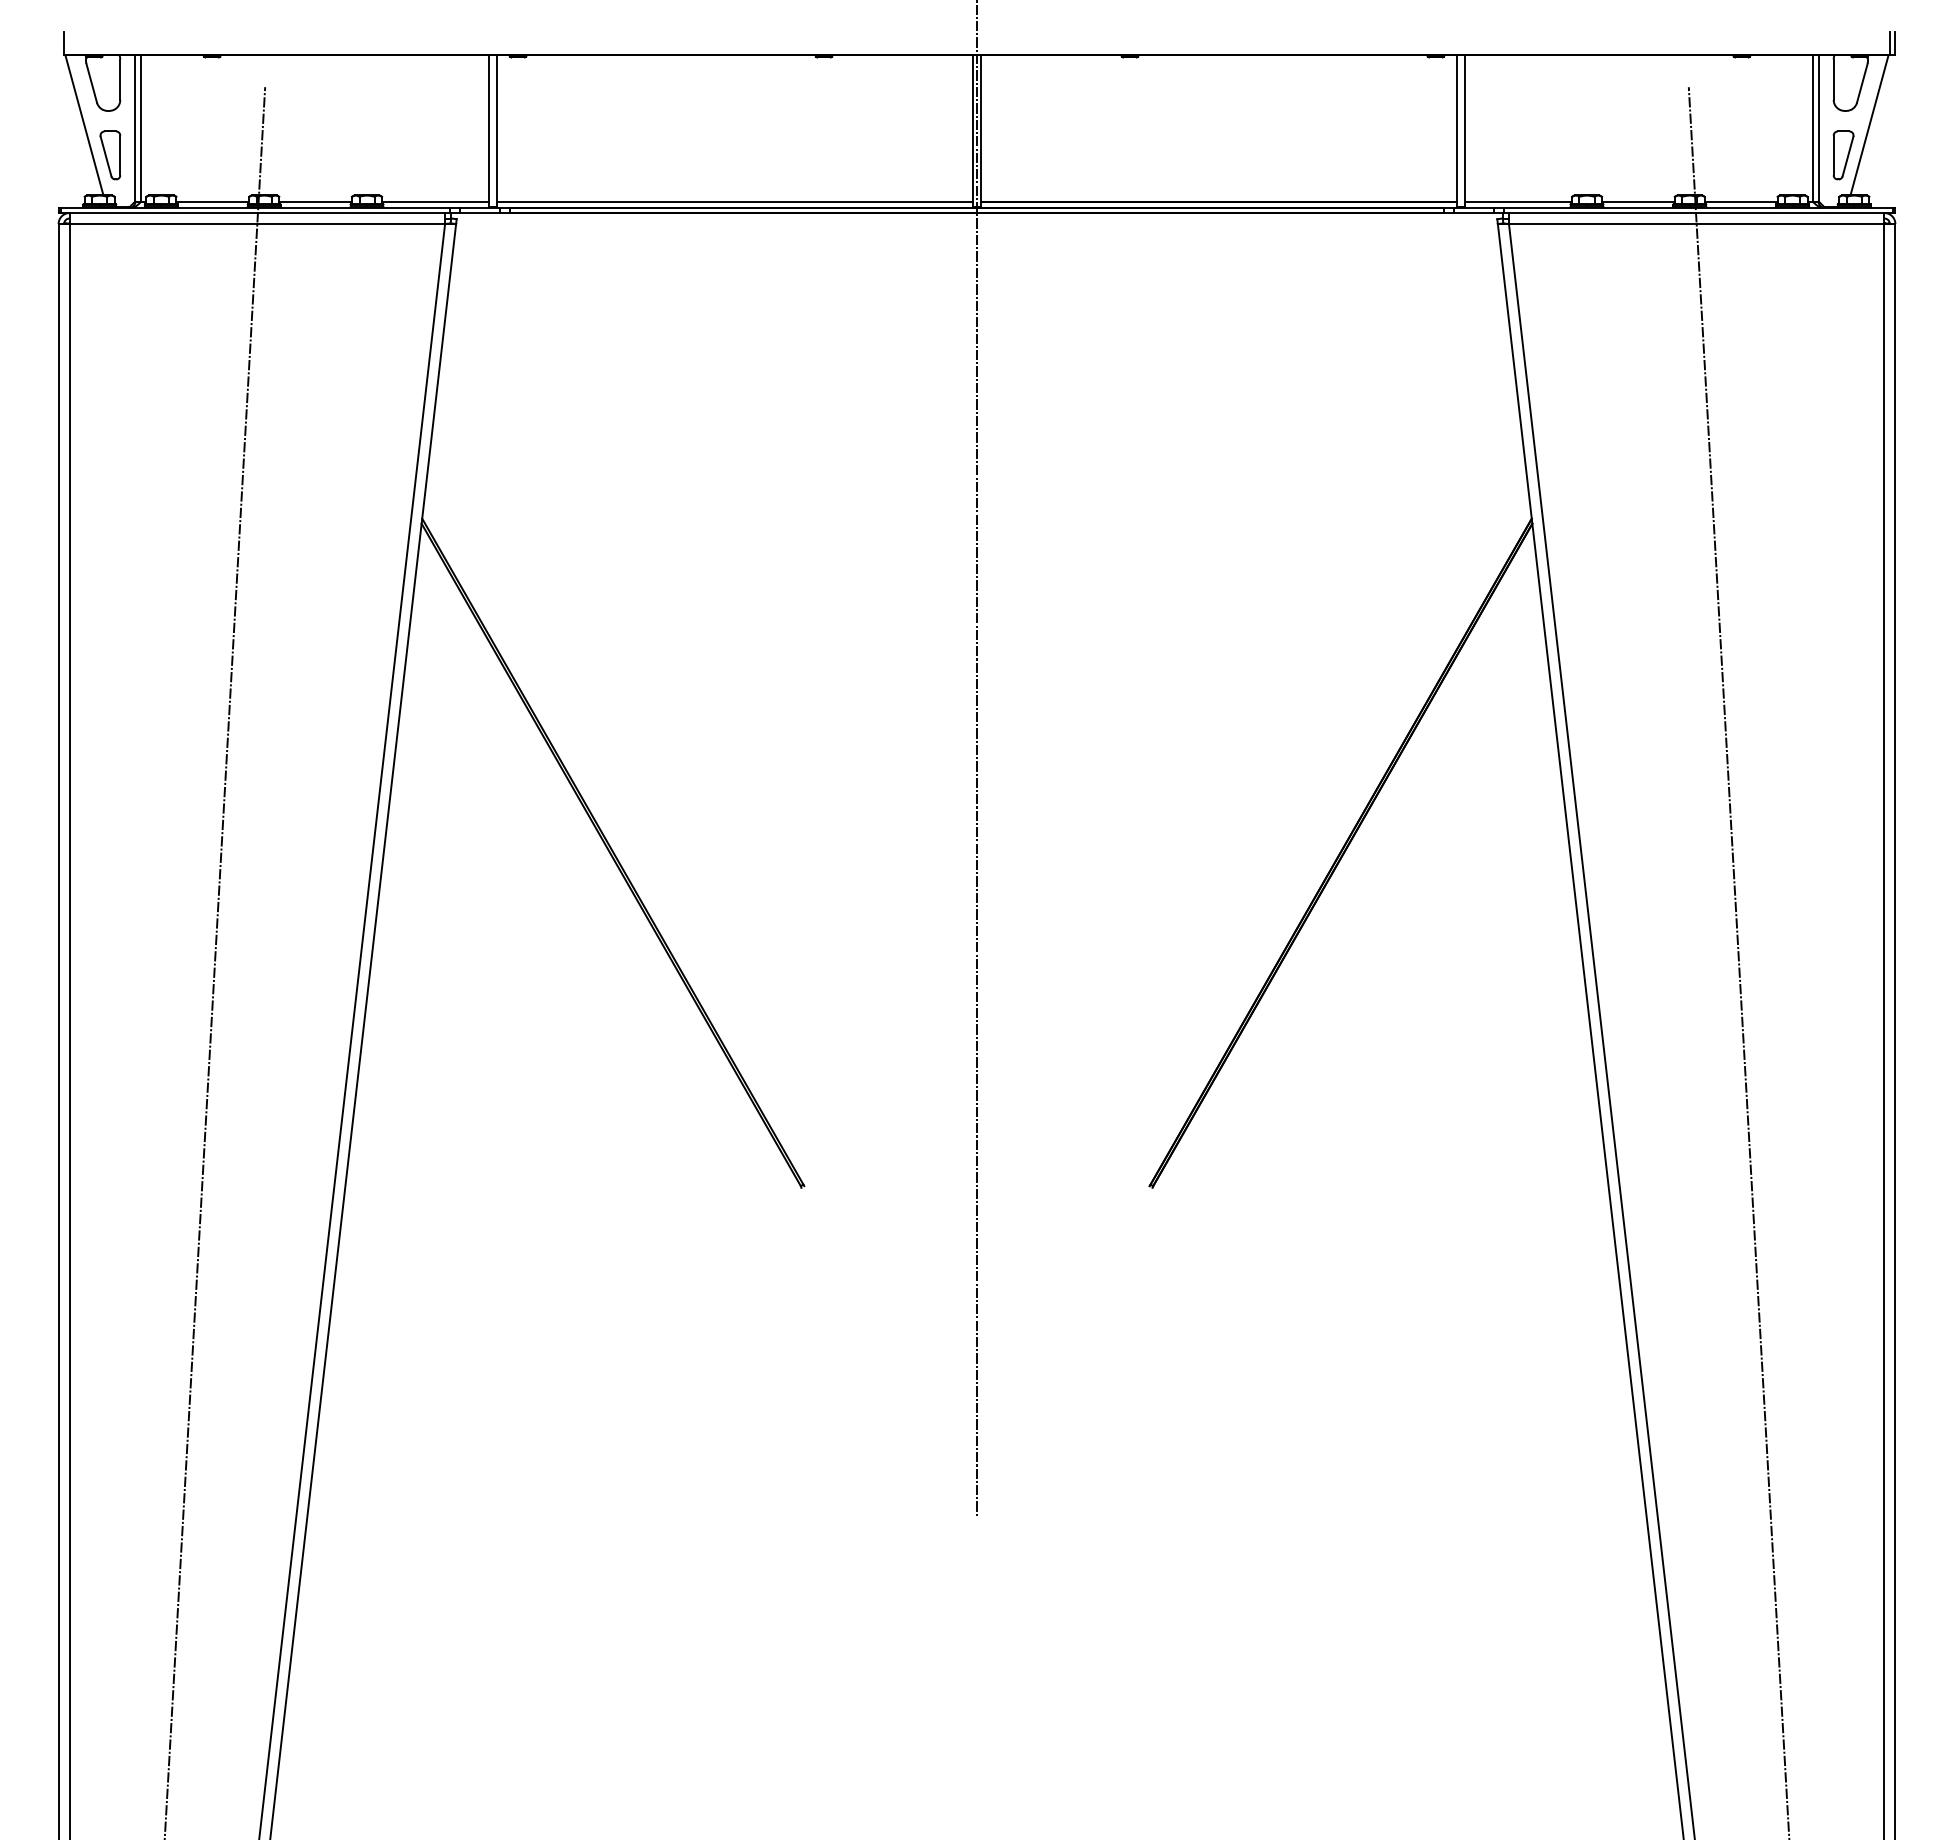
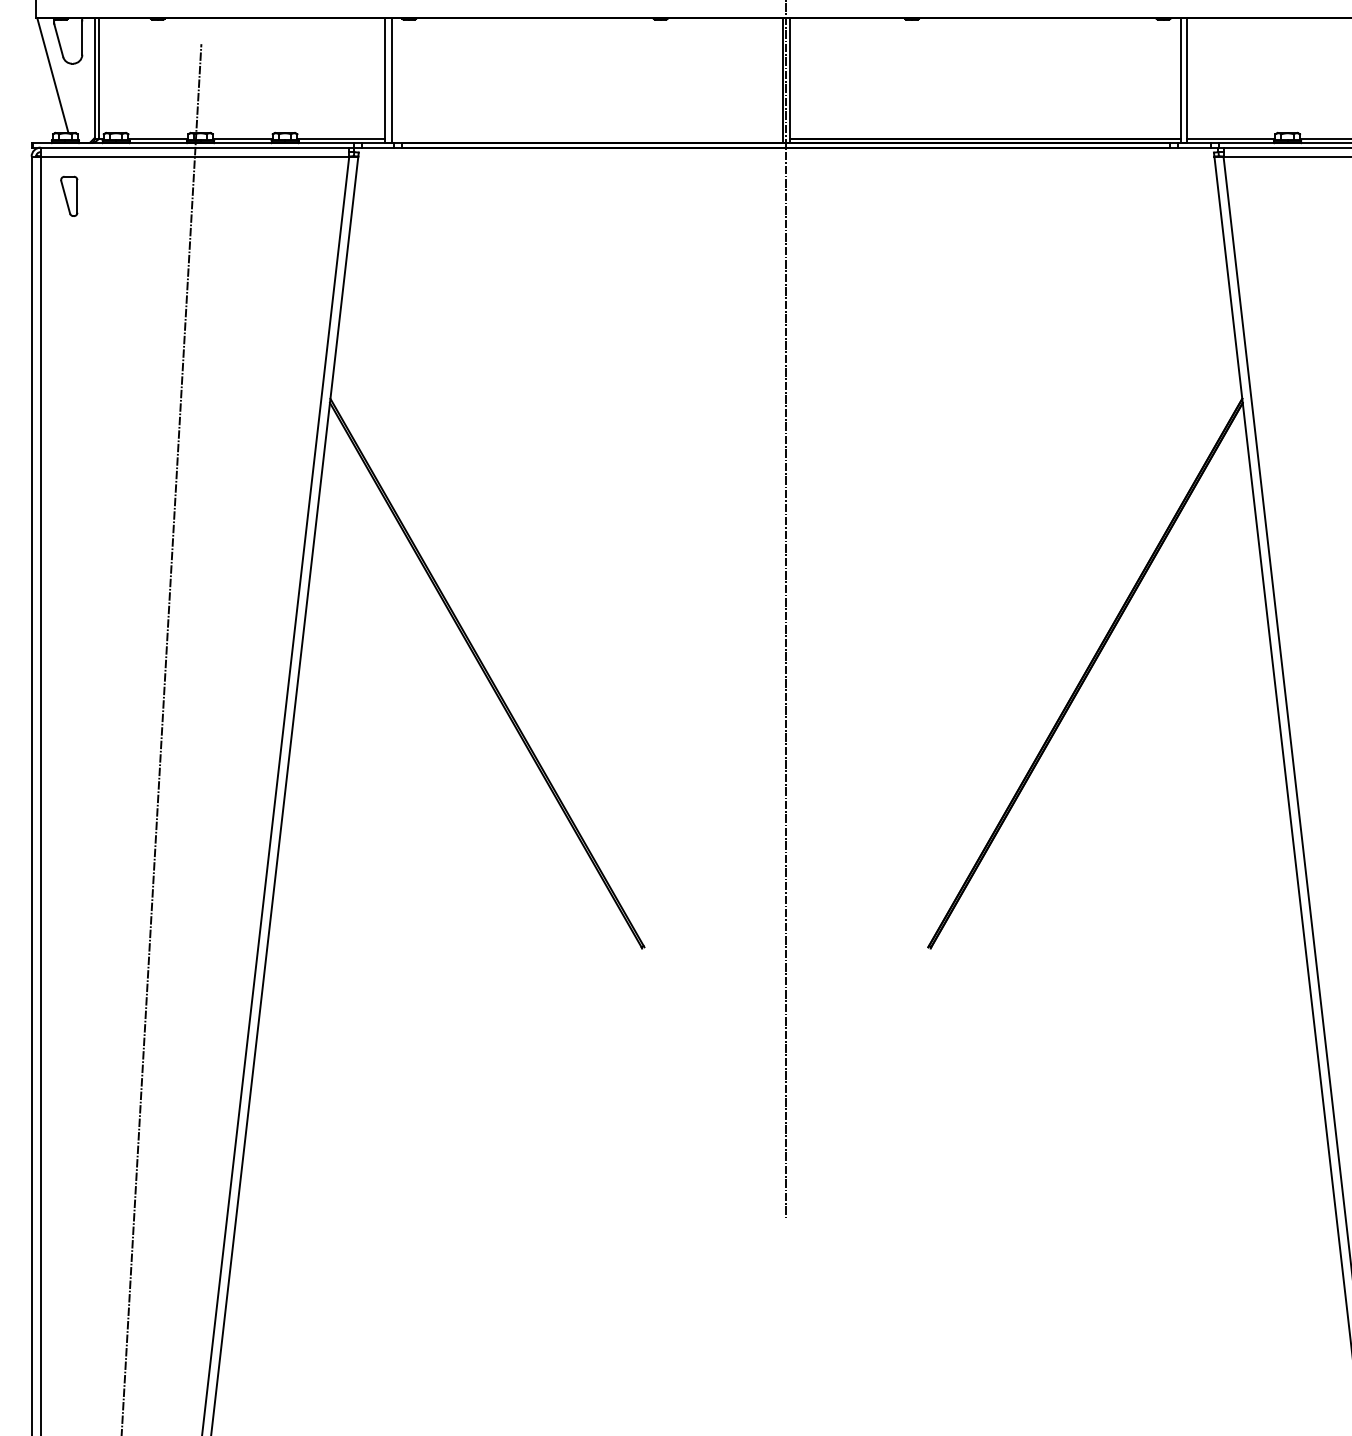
part: (110, 155) -> (69, 196), moved
line: (734, 202) -> (587, 138), removed

